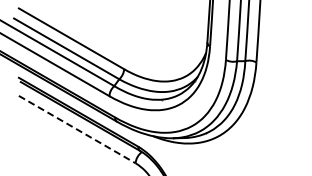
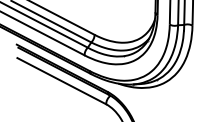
line: (77, 129) -> (61, 81), dashed -> solid

